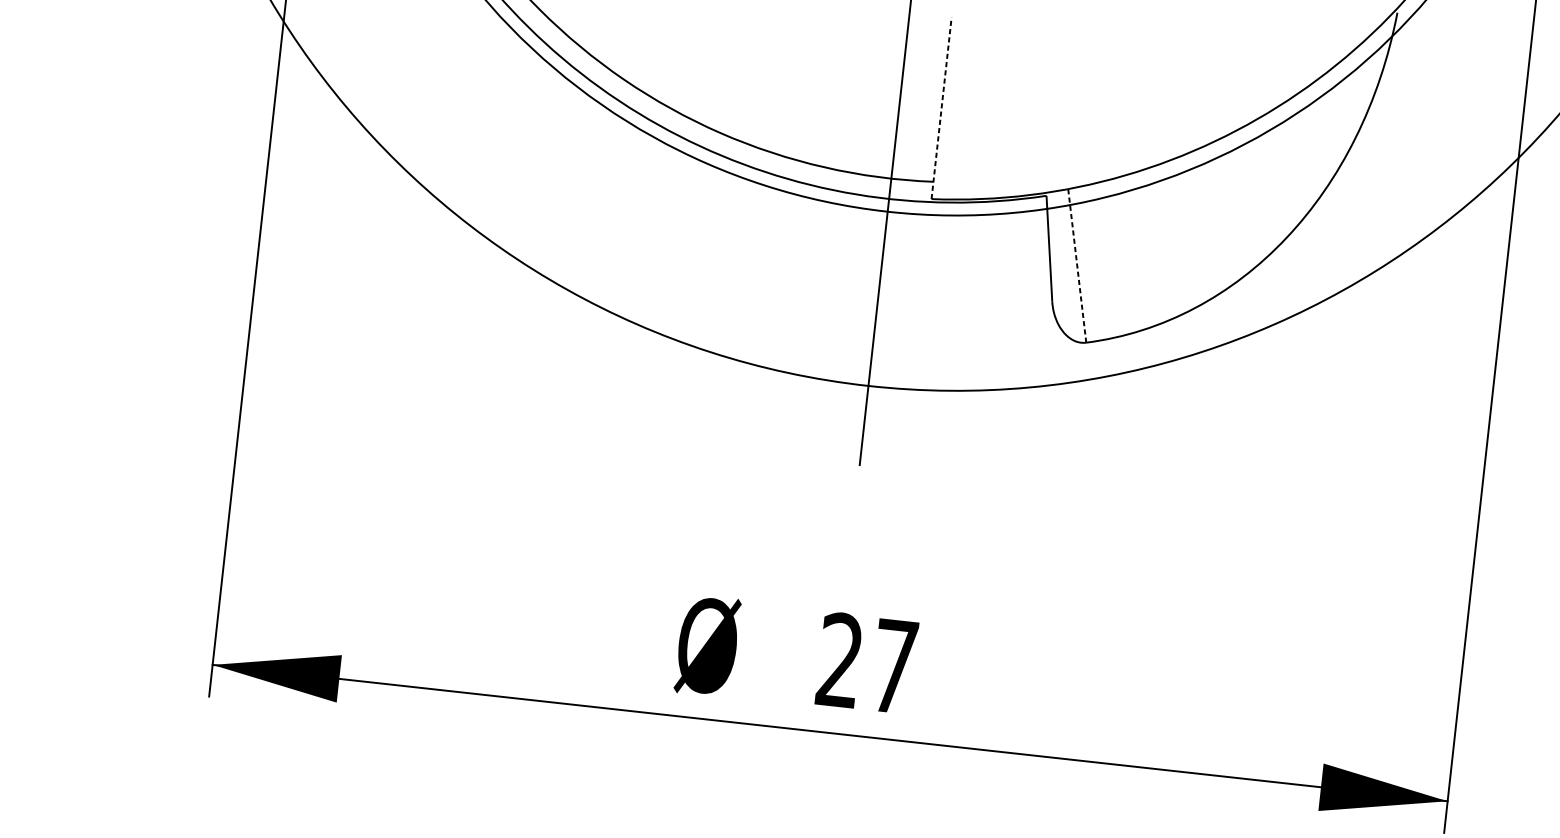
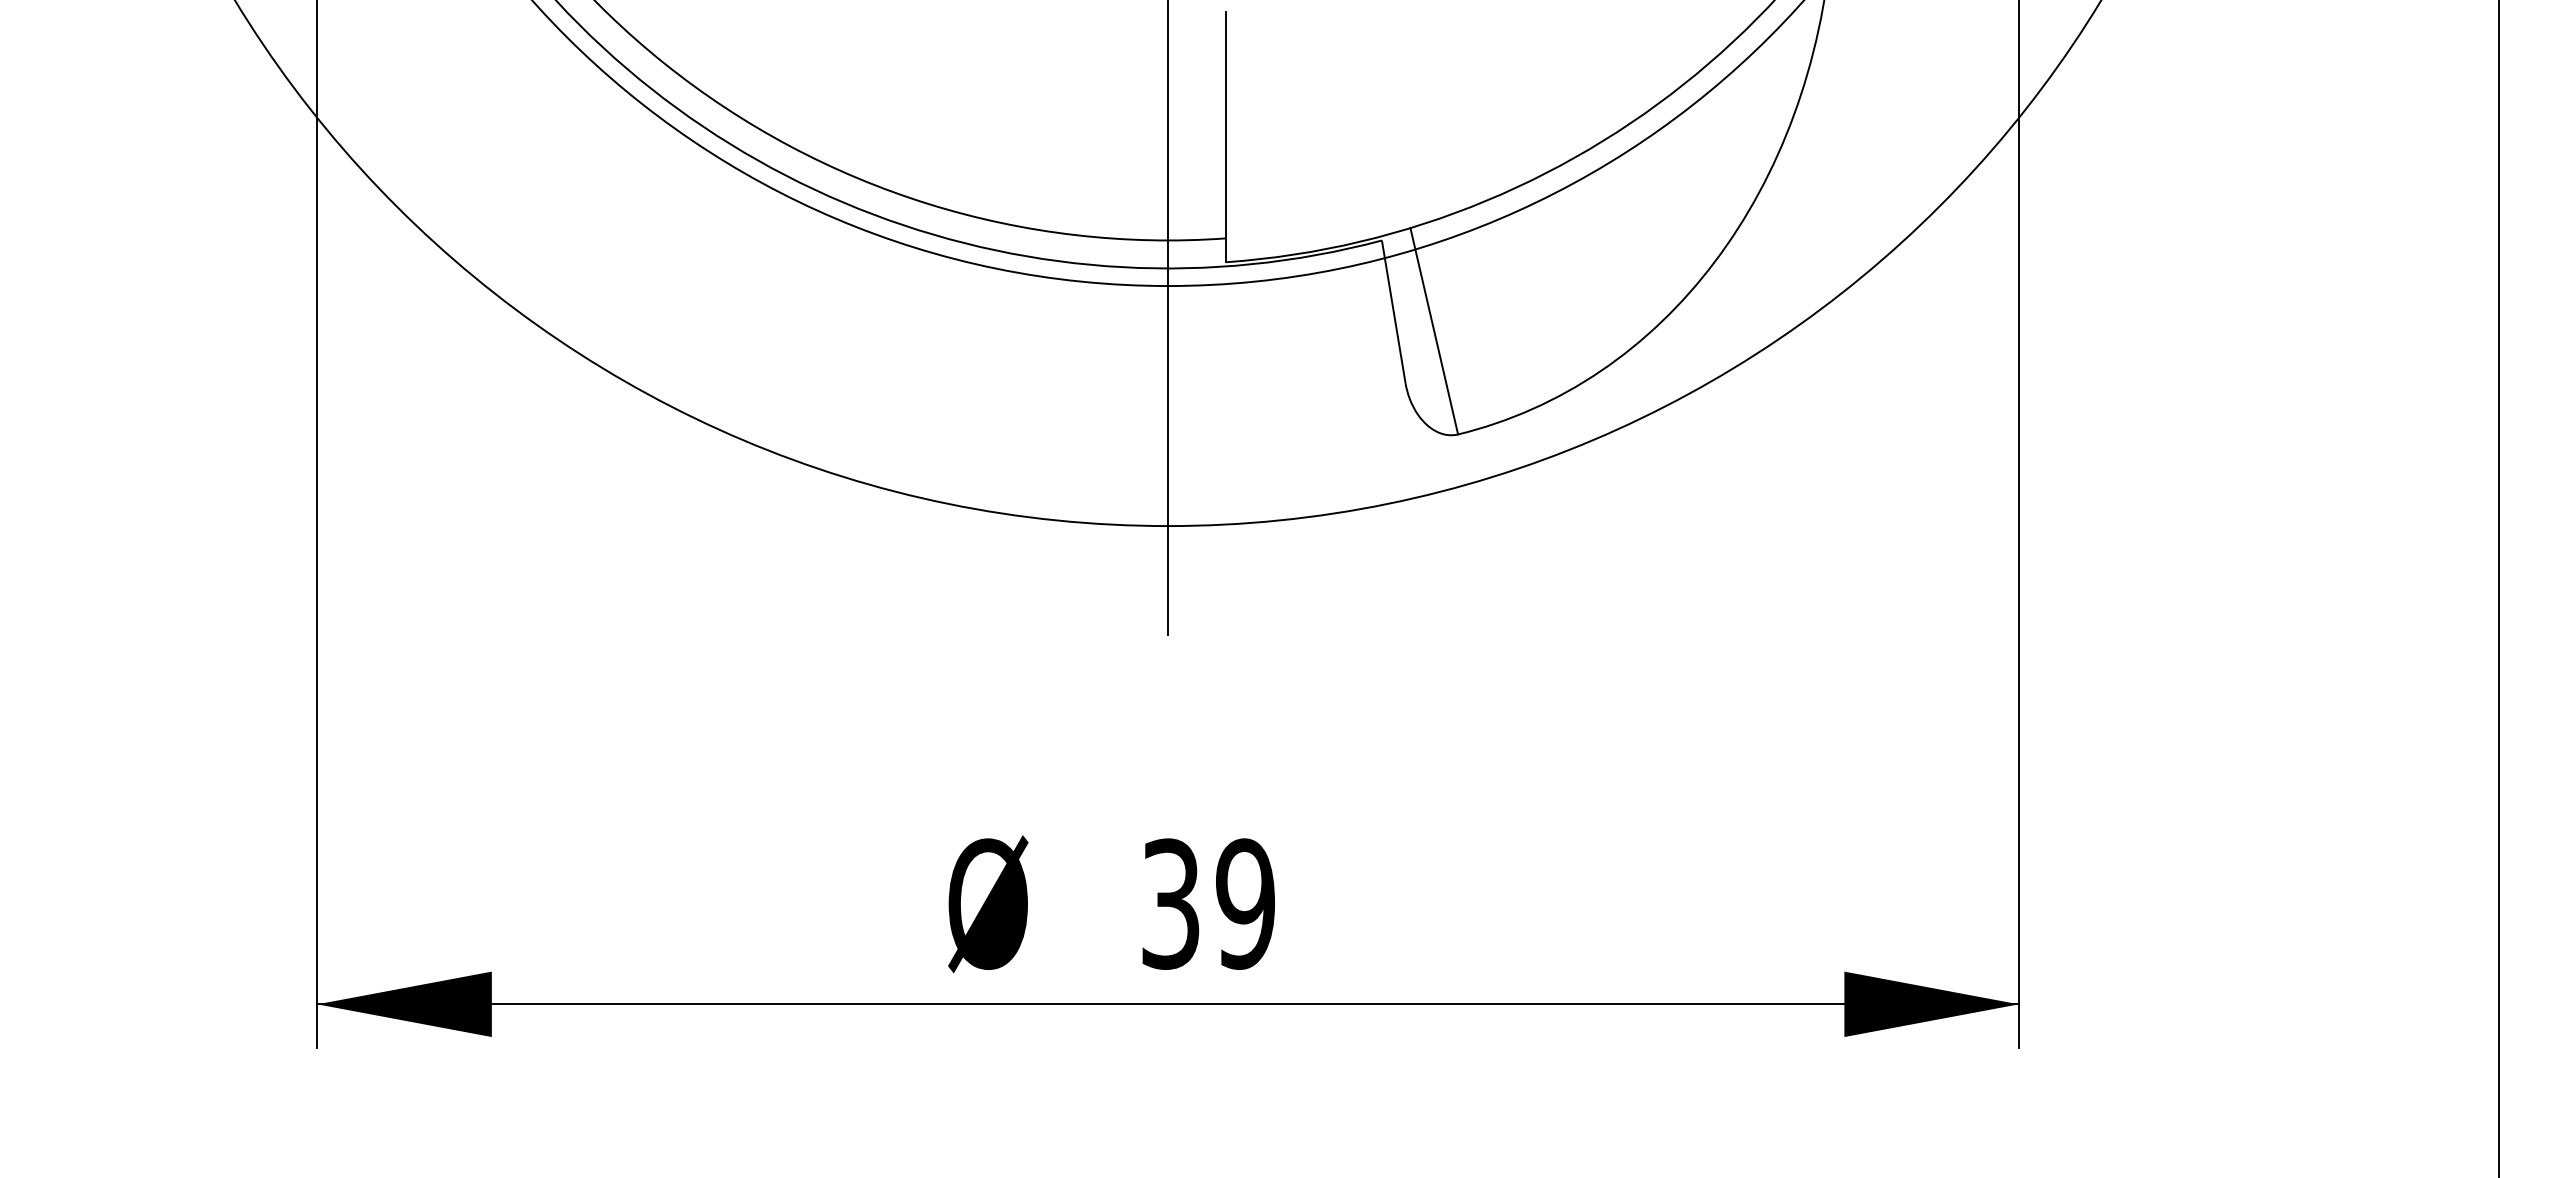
line: (941, 107) -> (1225, 136), dashed -> solid
line: (1077, 266) -> (1434, 331), dashed -> solid
text: (867, 663) -> (1208, 903), 27 -> 39

